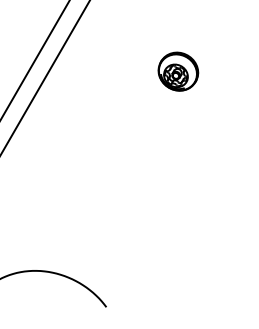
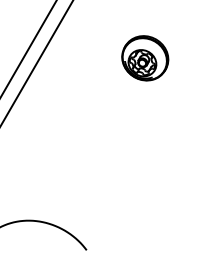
part: (178, 71) -> (145, 58), size x1.43

